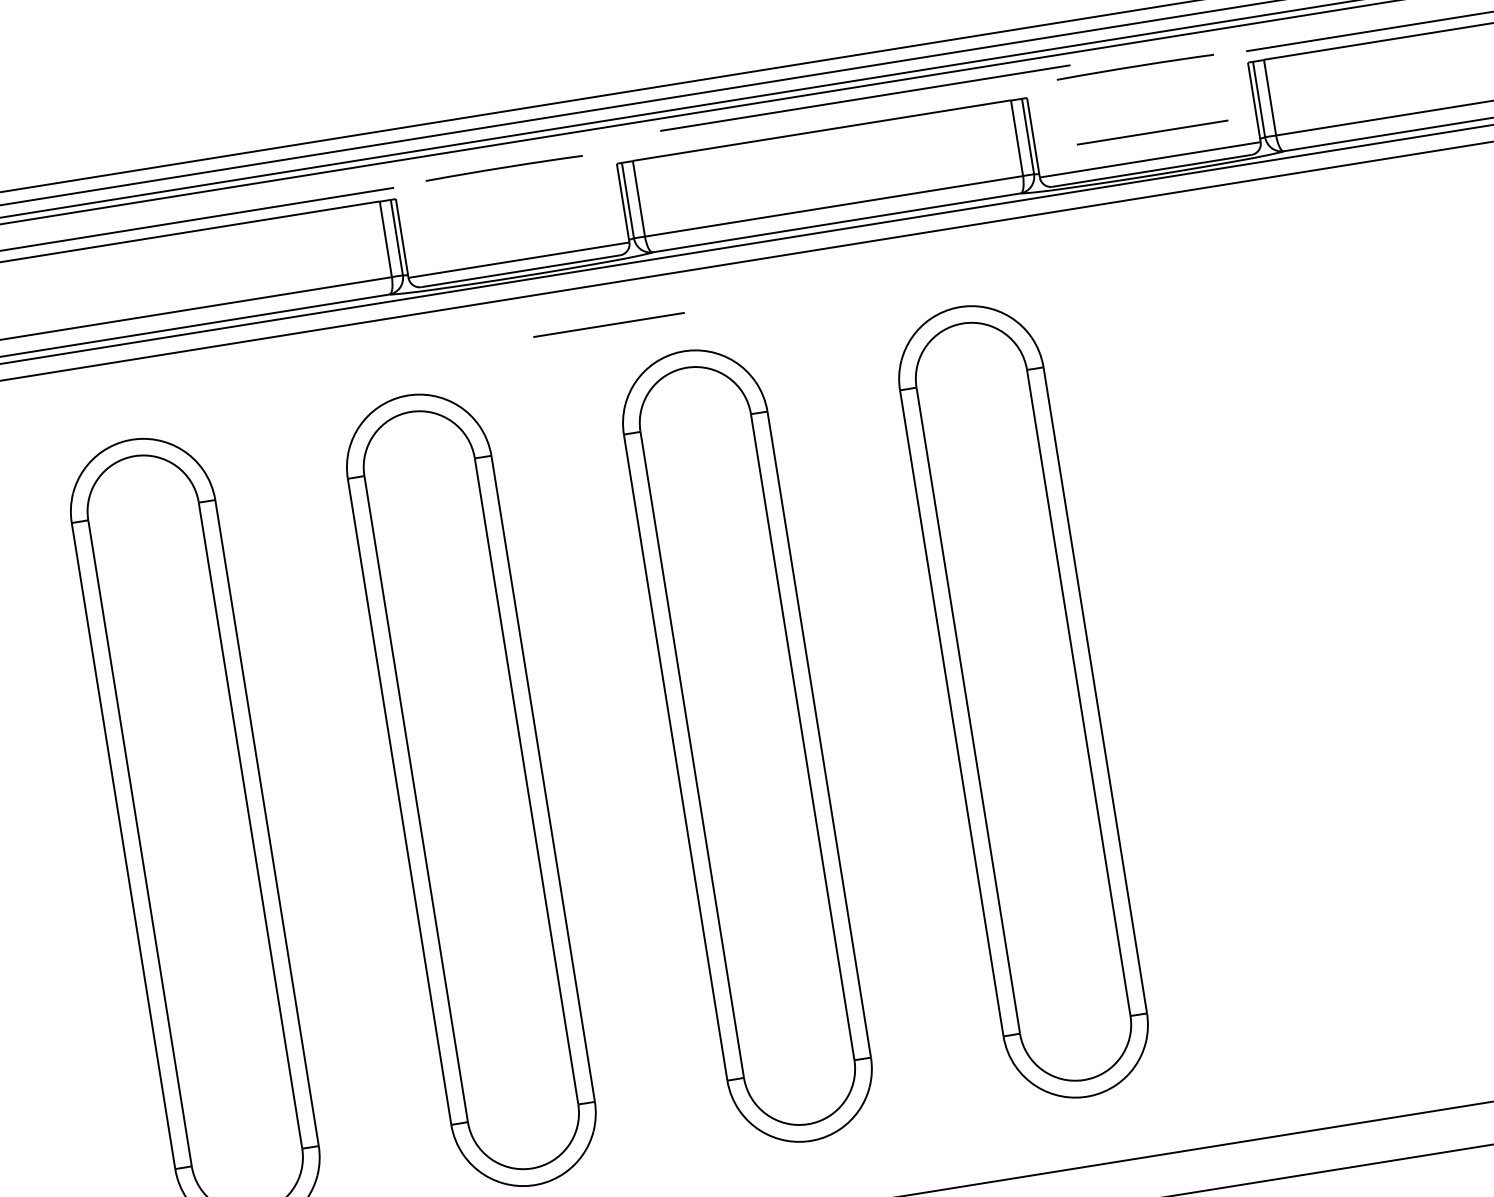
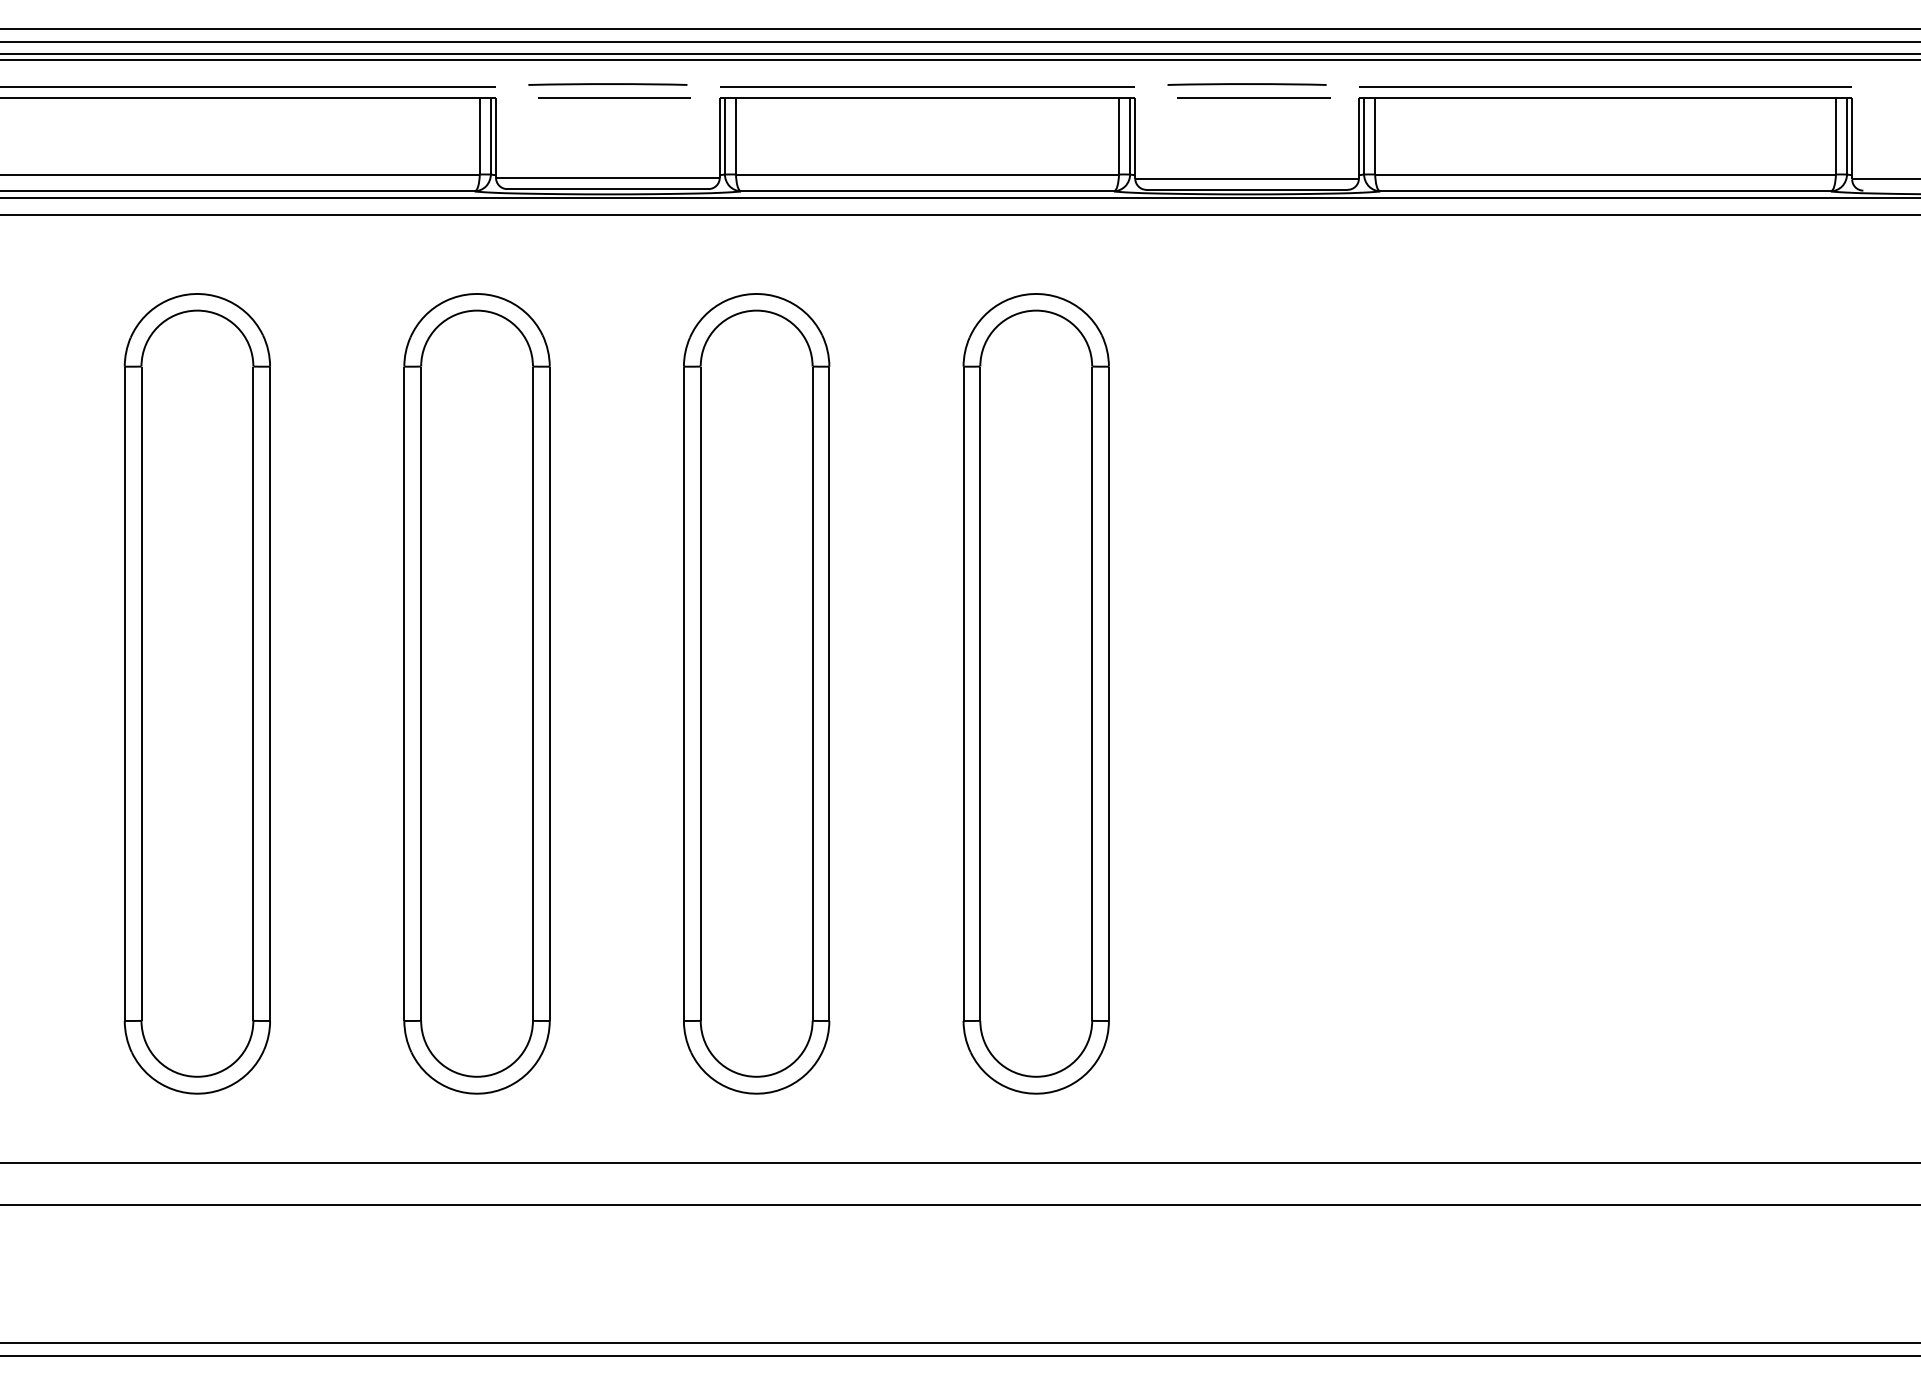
line: (865, 97) -> (927, 86), moved
line: (1152, 132) -> (1253, 97), moved
line: (608, 324) -> (614, 97), moved

